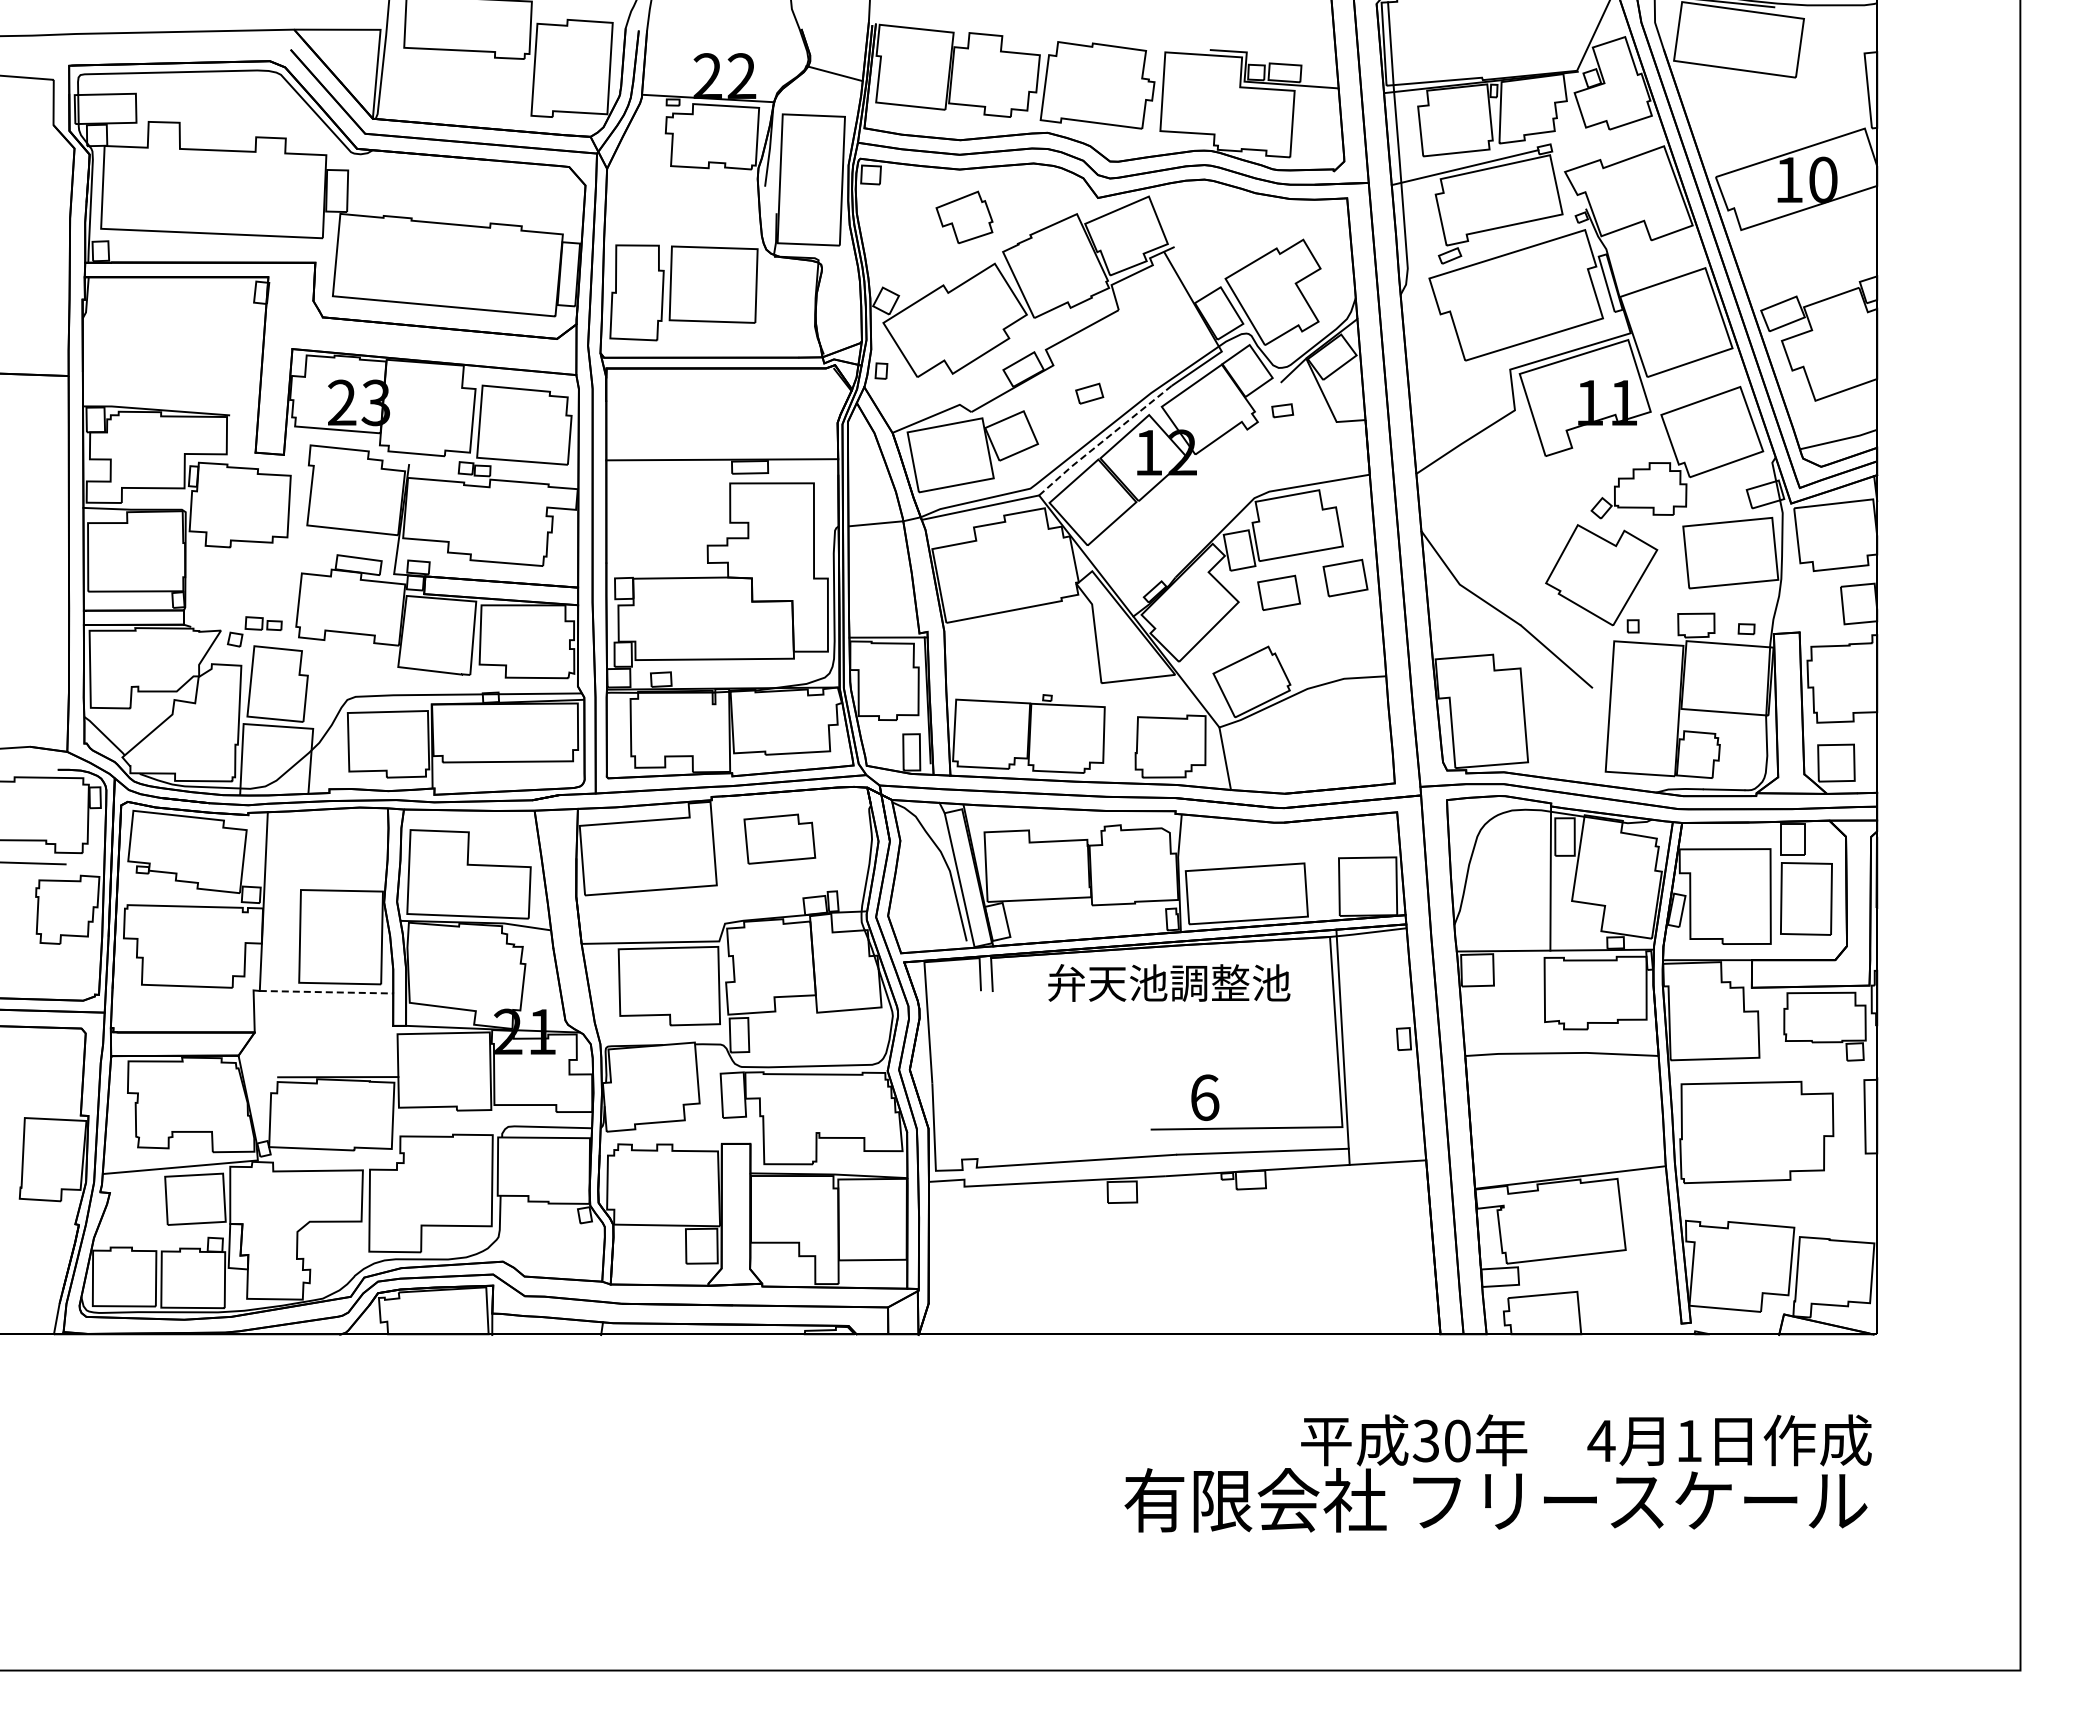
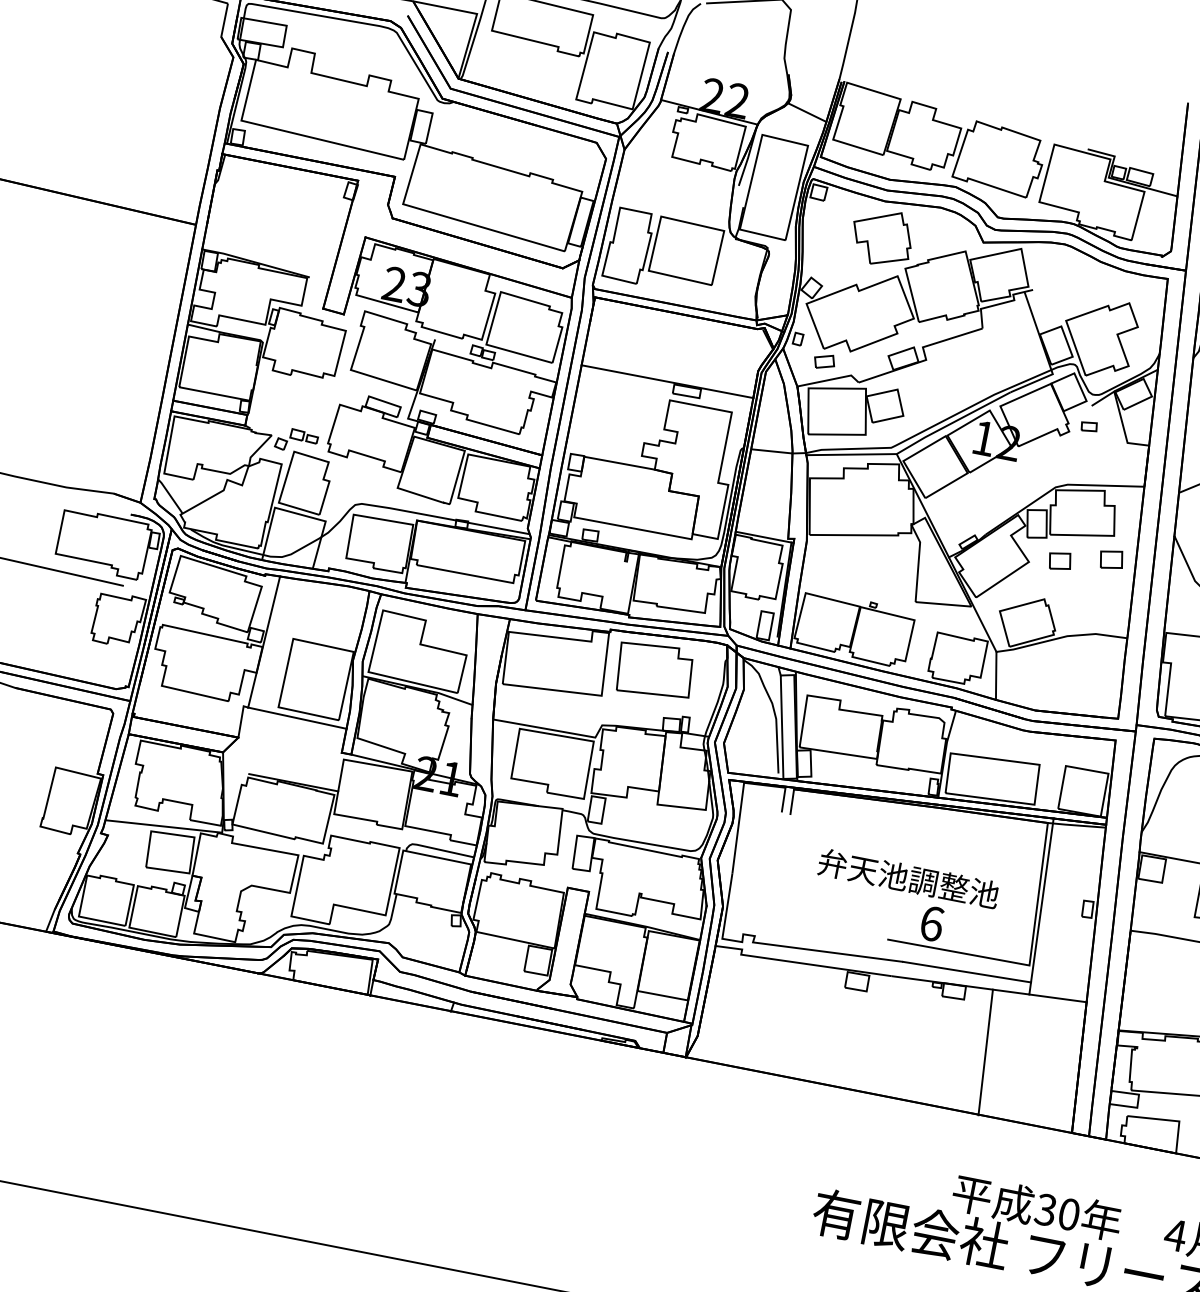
part: (964, 217) -> (881, 237), size x1.43
part: (1089, 393) -> (824, 361), moved
line: (1104, 440) -> (953, 422), dashed -> solid
part: (1345, 577) -> (1111, 559), size x0.71
part: (1278, 593) -> (1059, 561), size x0.71
part: (779, 839) -> (654, 670), size x1.43
text: (1169, 982) -> (909, 878), moved
line: (326, 992) -> (297, 718), dashed -> solid
line: (1307, 1251) -> (985, 1052), added

